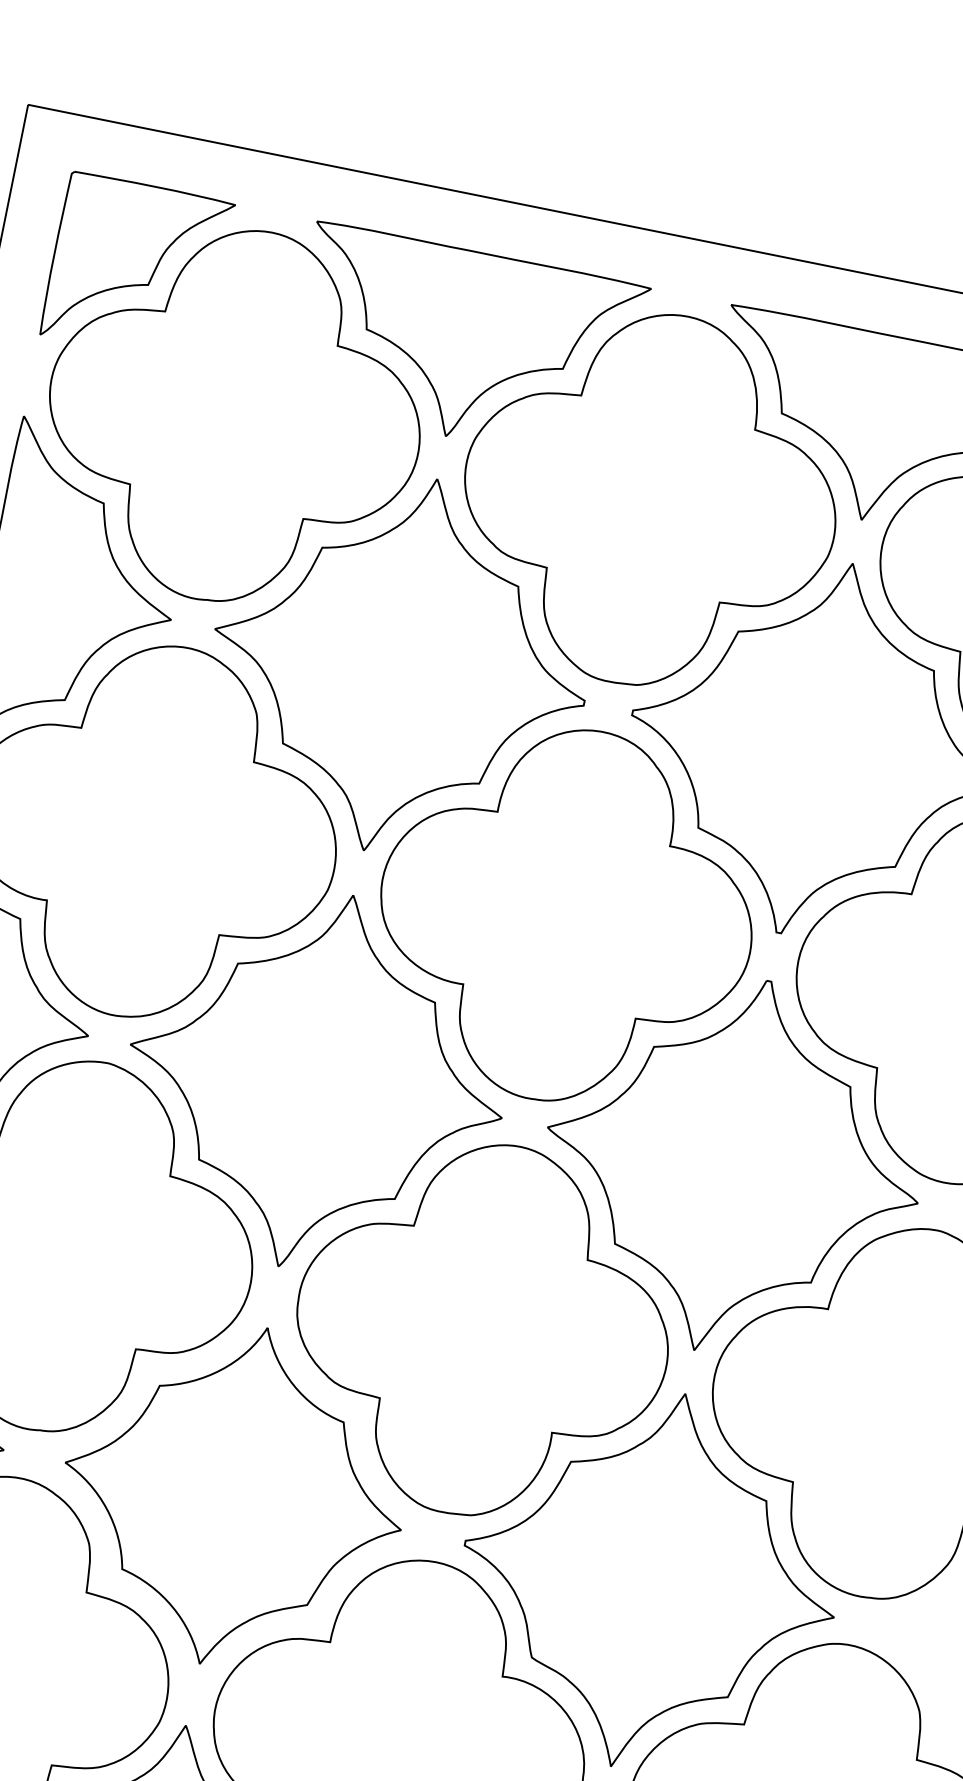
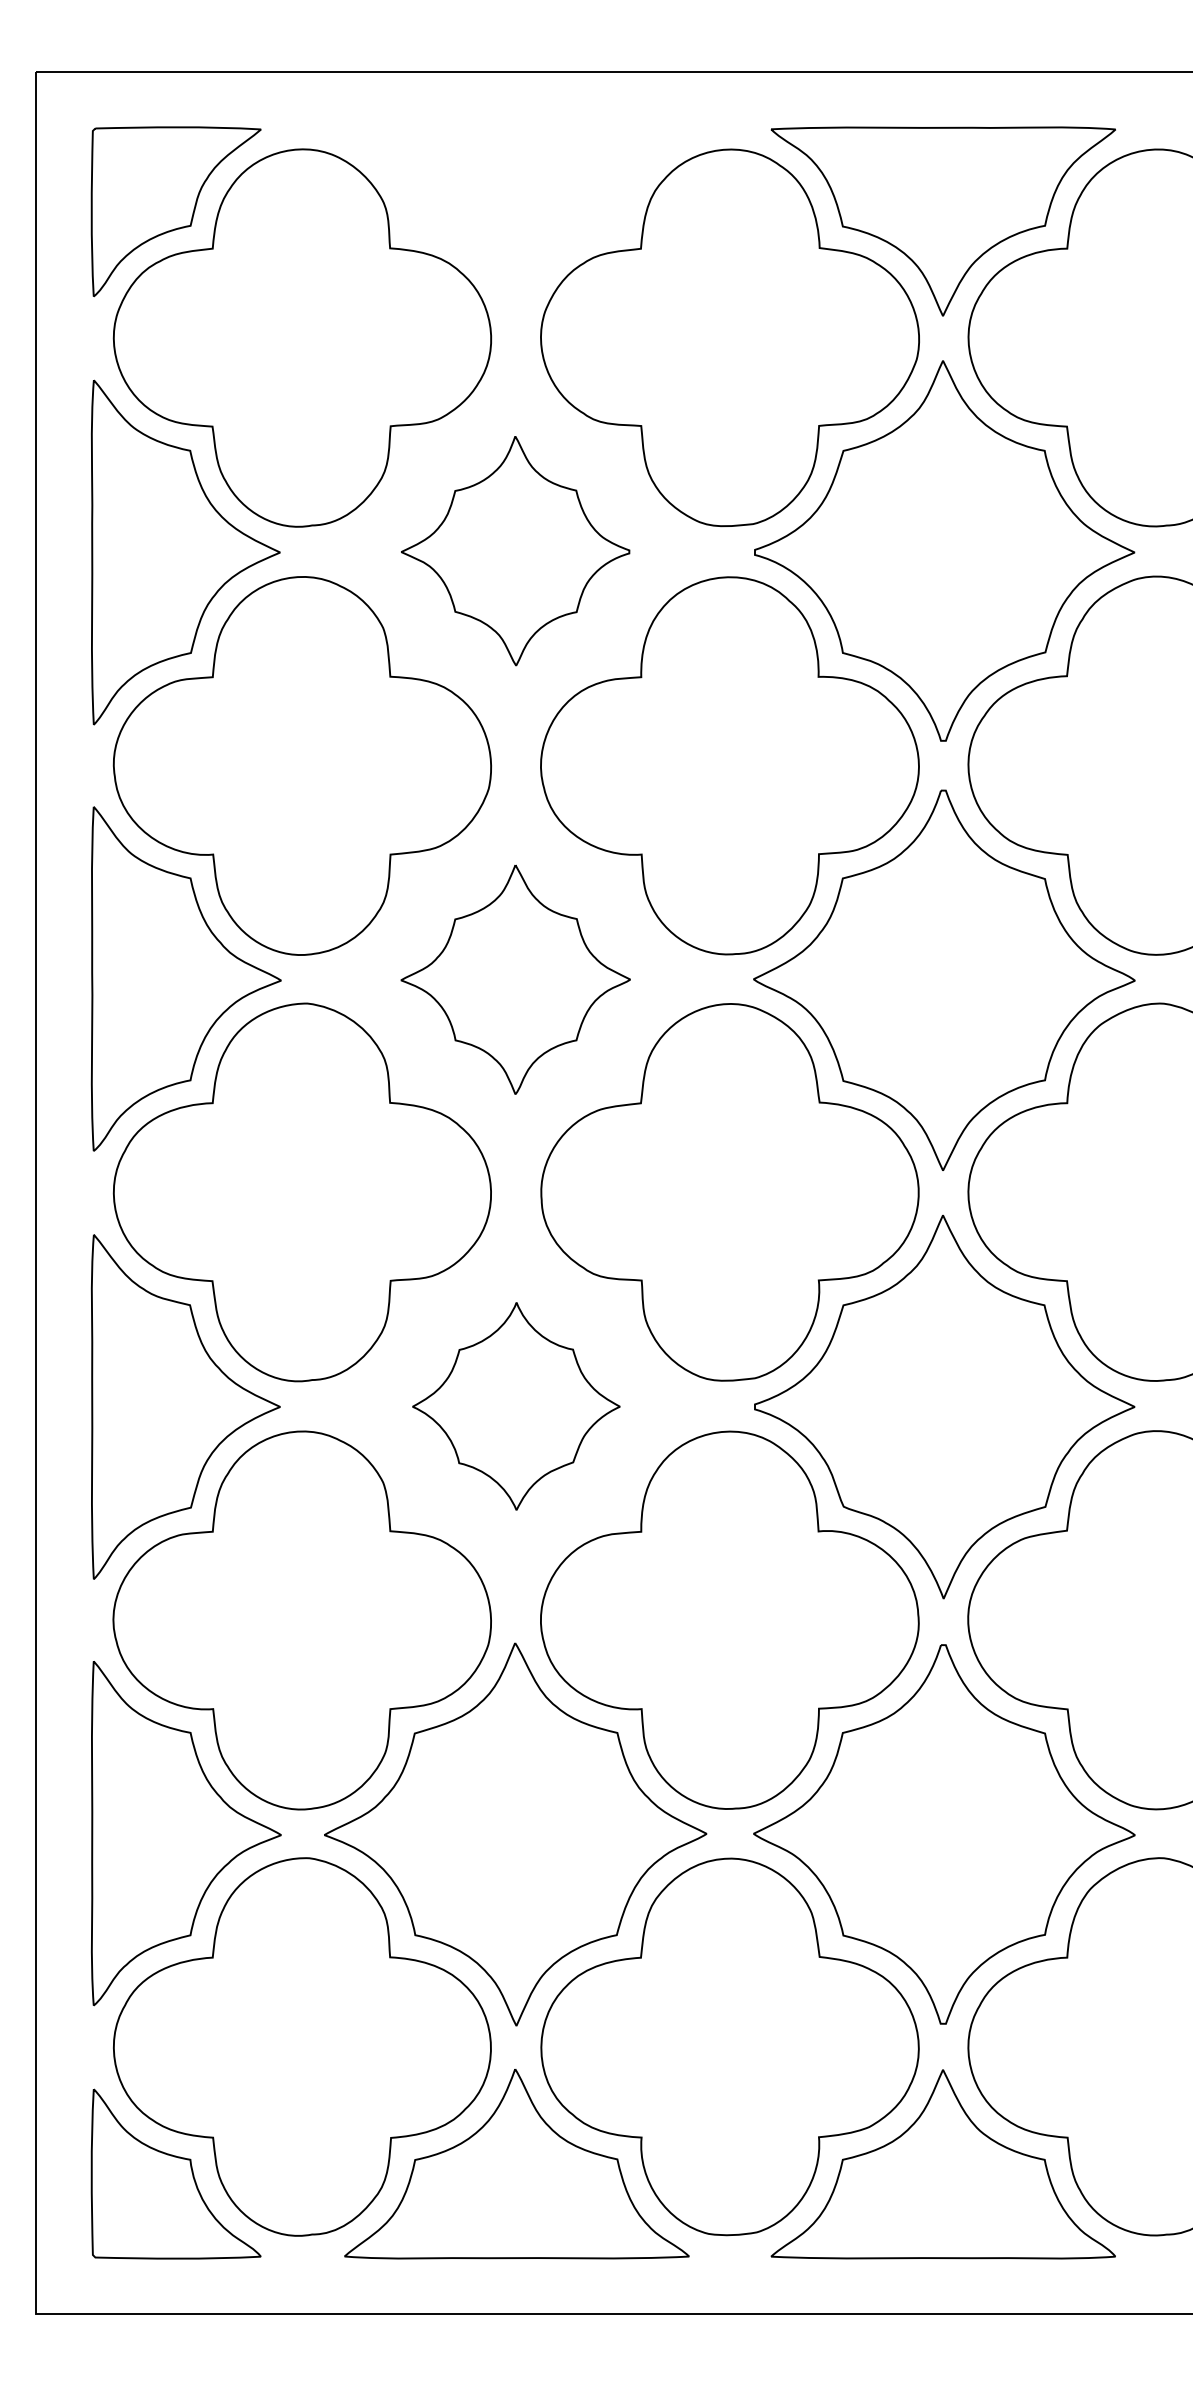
part: (465, 344) -> (516, 221), removed
part: (400, 664) -> (515, 550), size x0.6
part: (316, 1080) -> (515, 979), size x0.6
part: (233, 1496) -> (516, 1406), size x0.6

